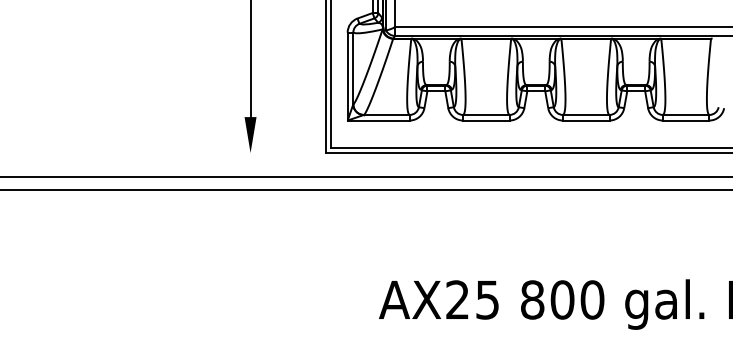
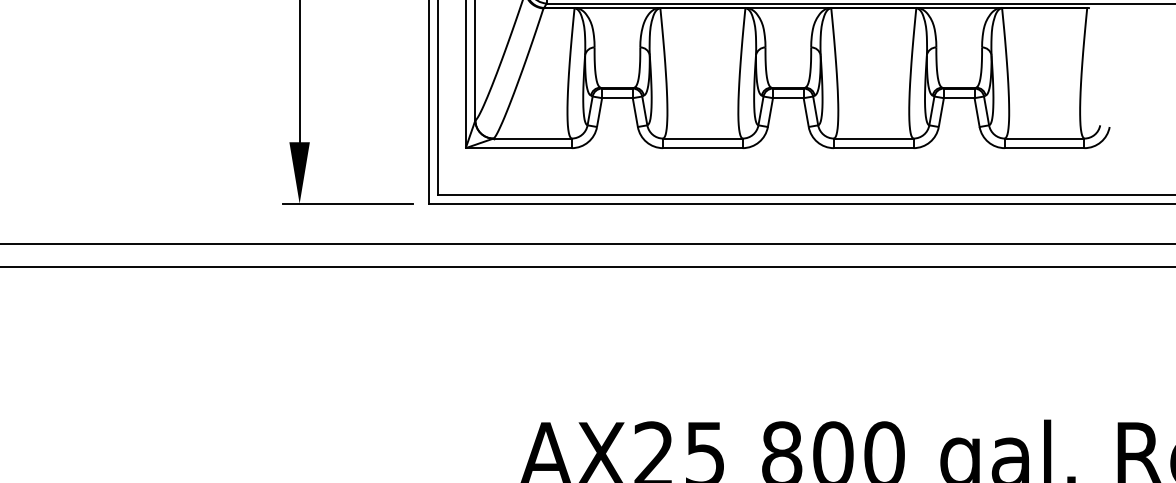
line: (279, 153) -> (349, 204), added

